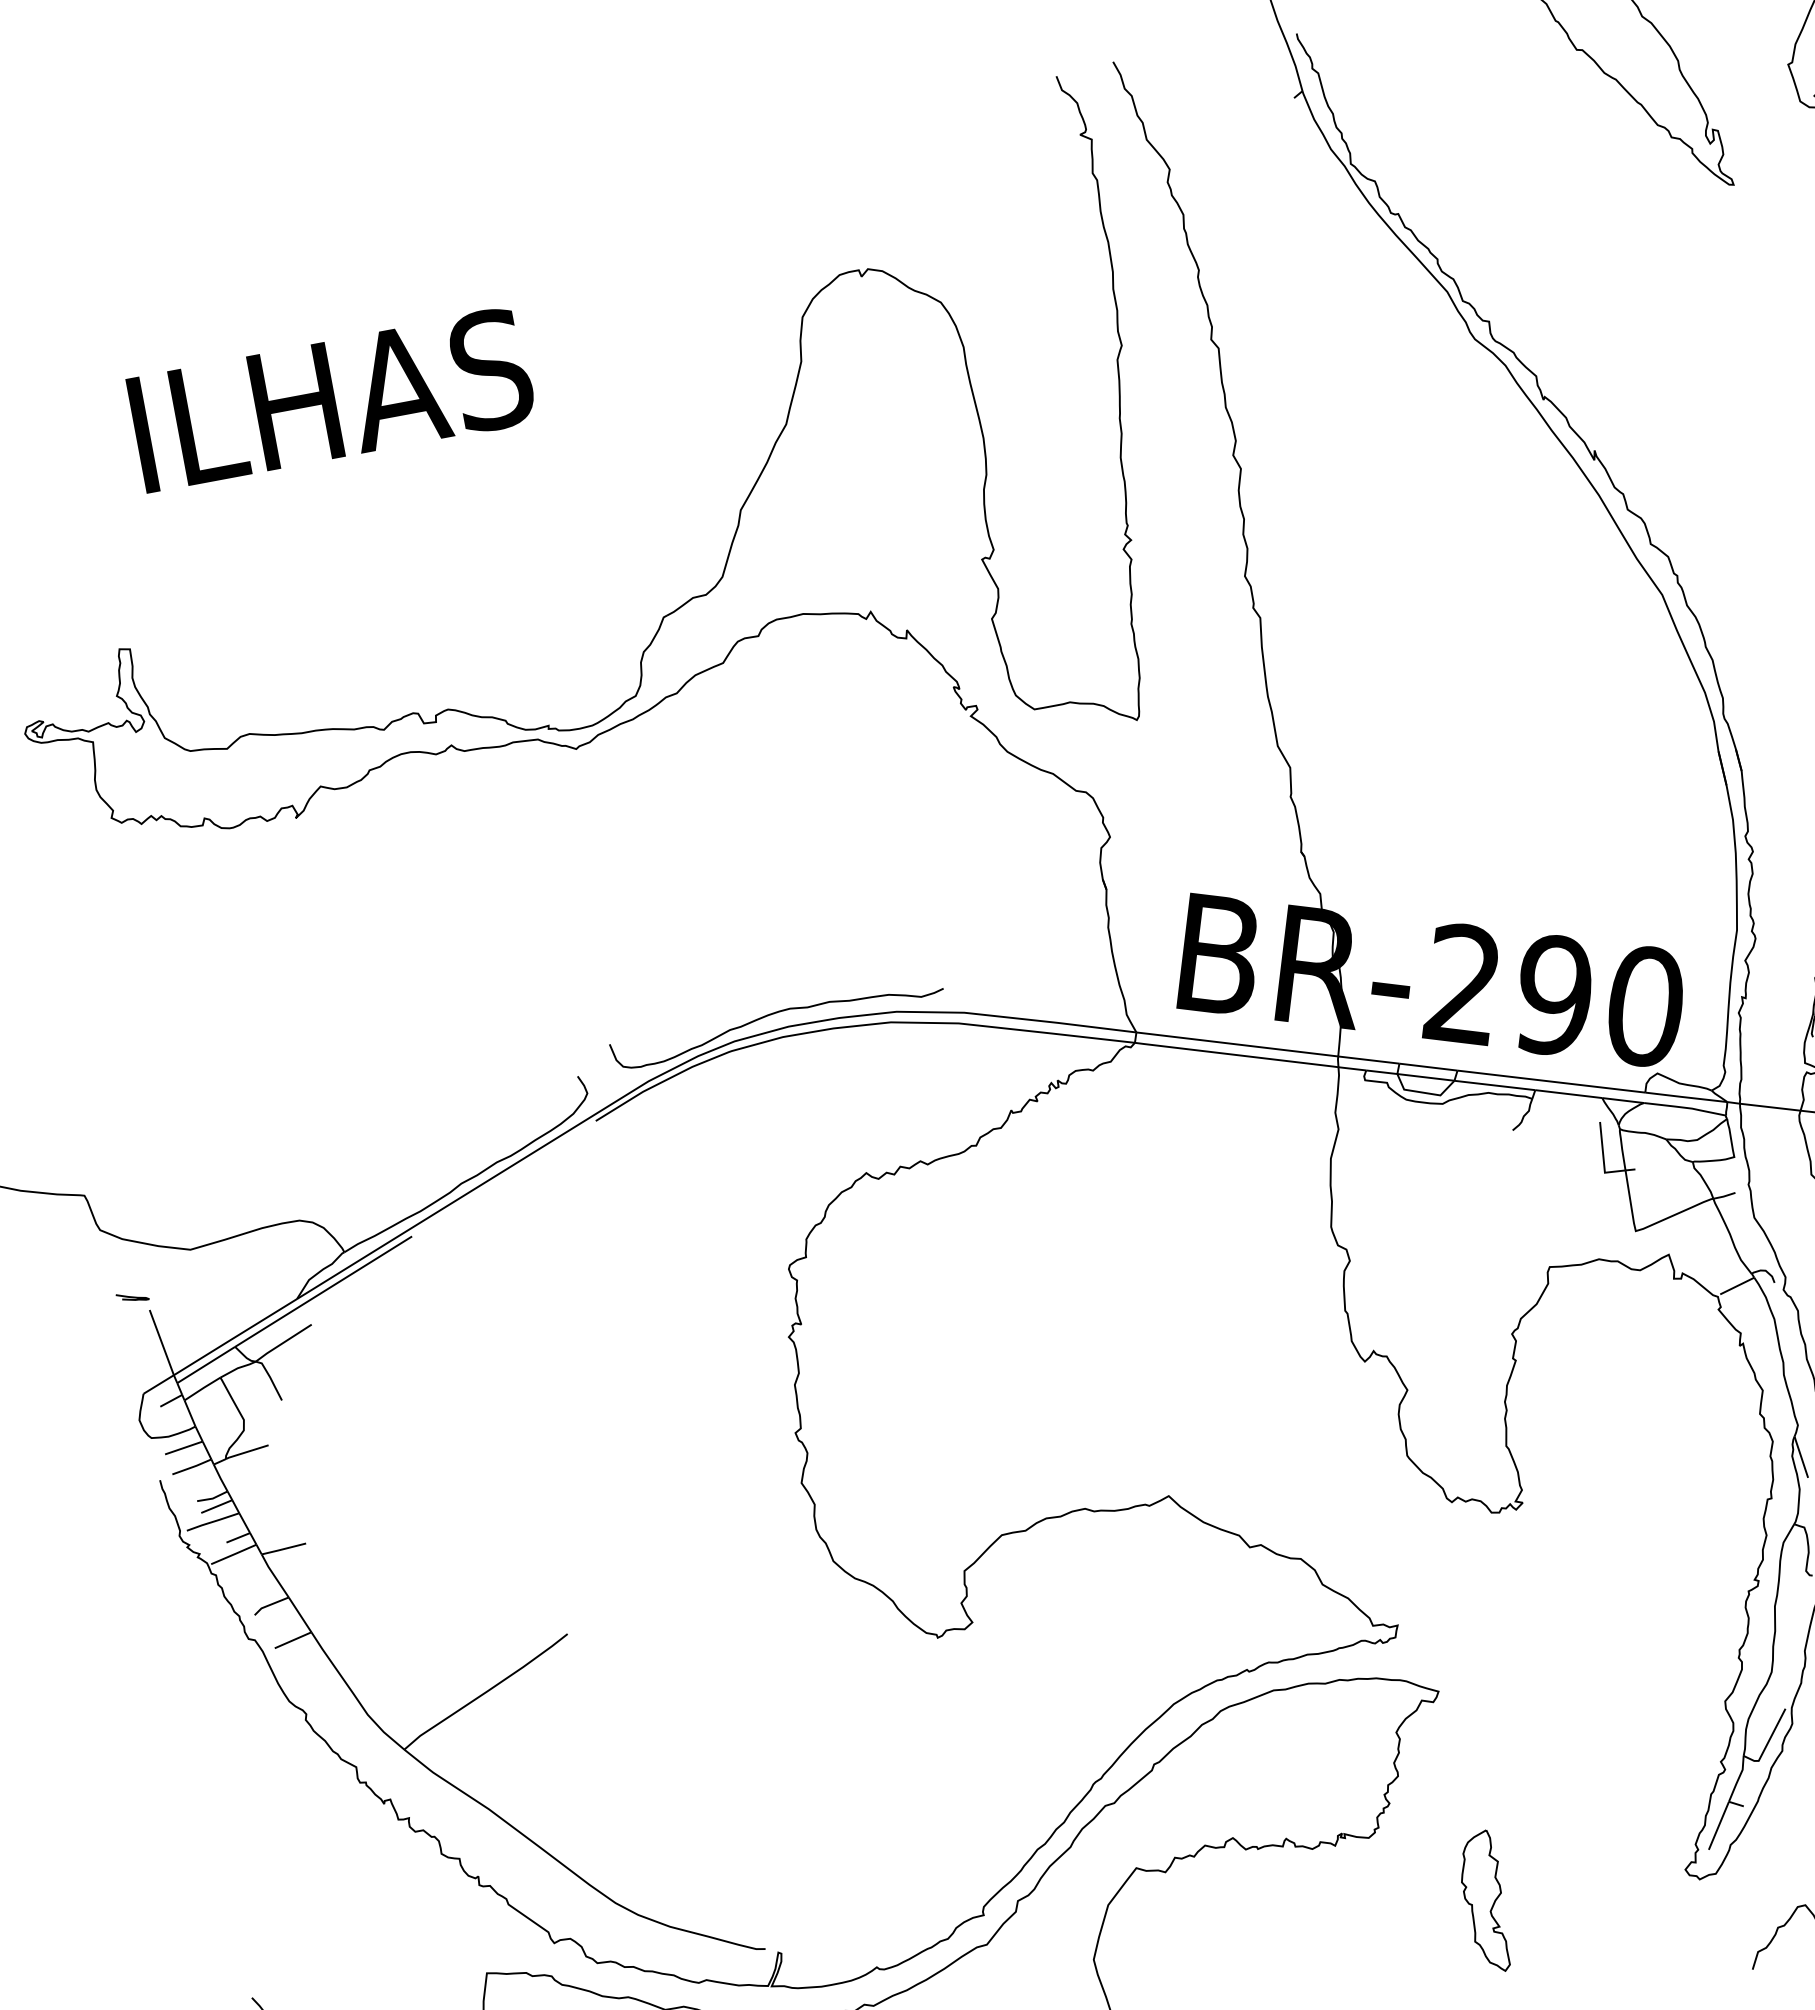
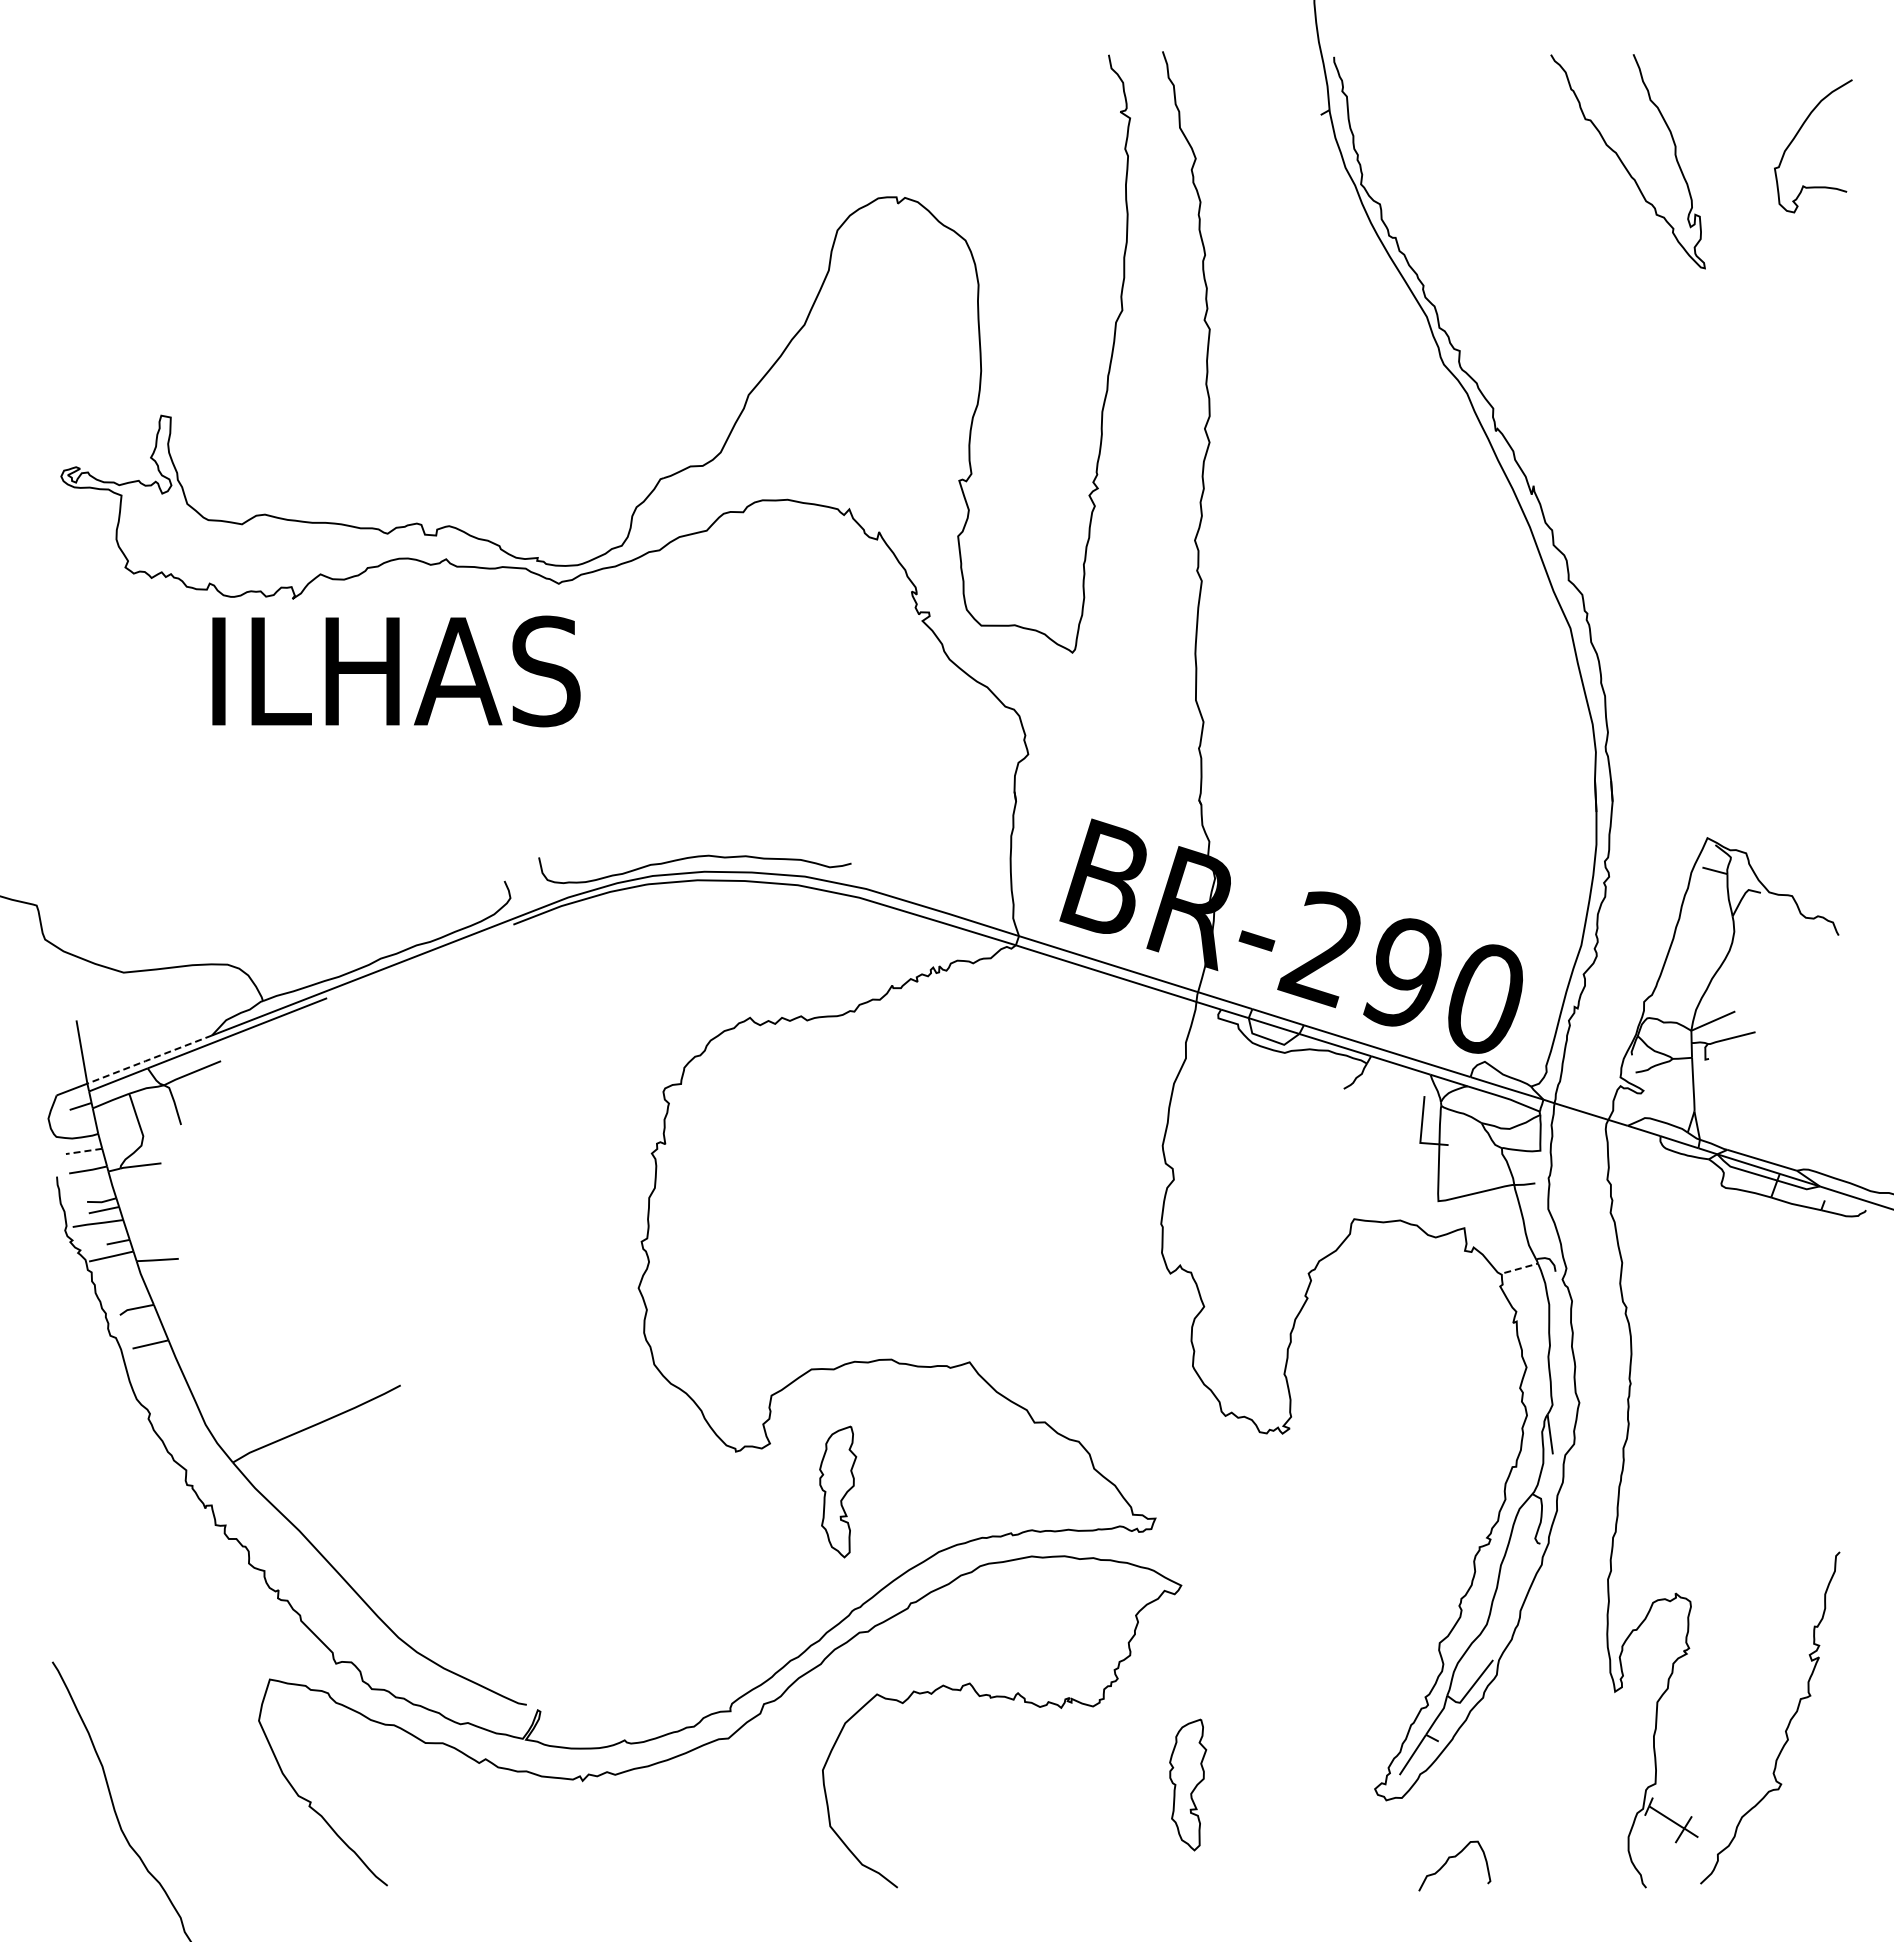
text: (332, 399) -> (396, 671), moved
line: (1737, 1286) -> (1521, 1268), solid -> dashed
curve: (132, 1296) -> (63, 1005), removed
line: (235, 1337) -> (149, 1059), solid -> dashed
line: (183, 1448) -> (83, 1151), solid -> dashed
part: (1054, 1659) -> (838, 1491), added

